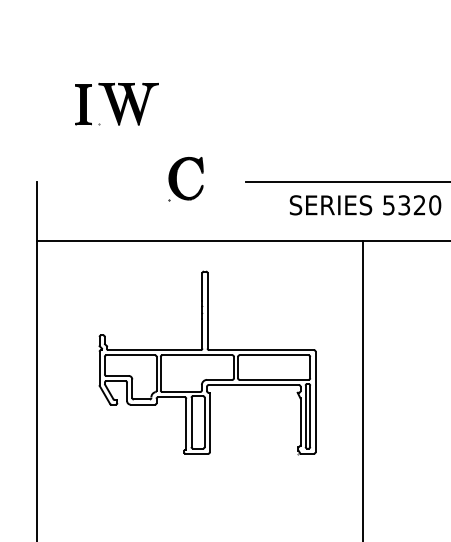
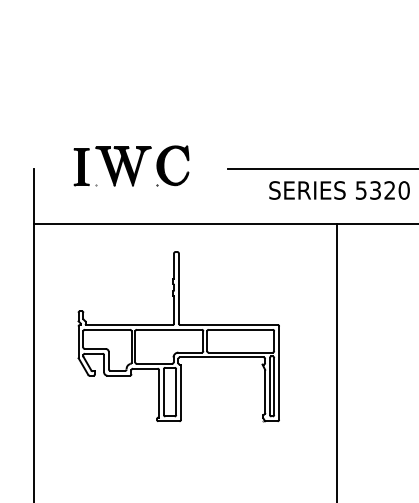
part: (116, 104) -> (112, 166), moved
part: (207, 362) -> (178, 336), moved

